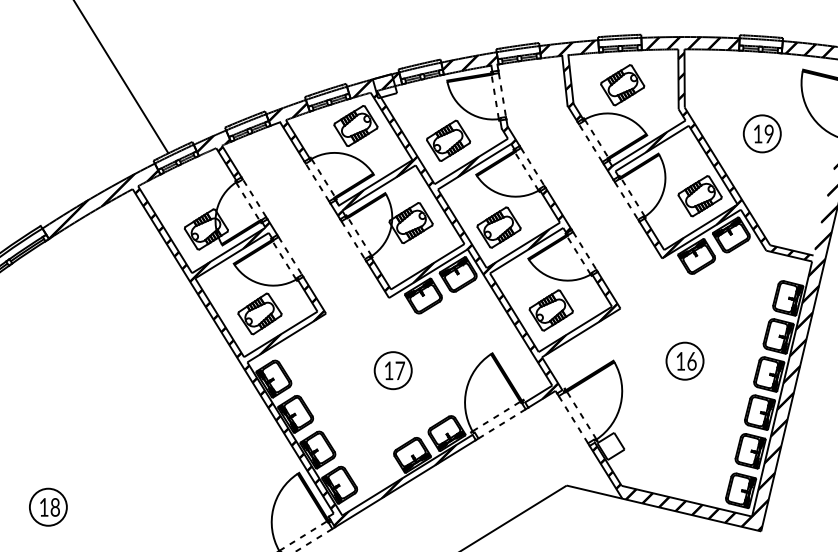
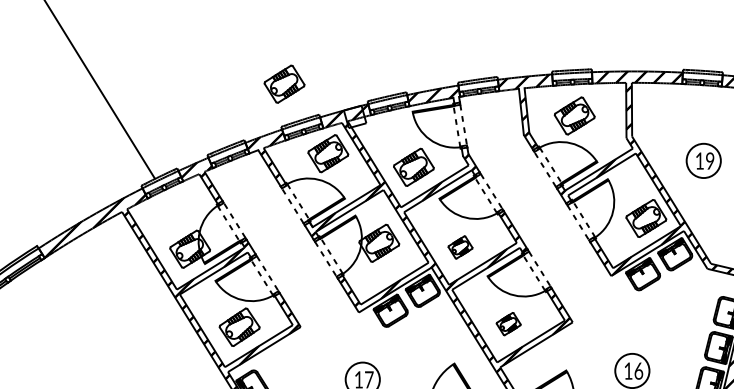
part: (308, 50) -> (284, 83), added
part: (498, 227) -> (460, 247), size x0.6
part: (550, 310) -> (508, 324), size x0.6

